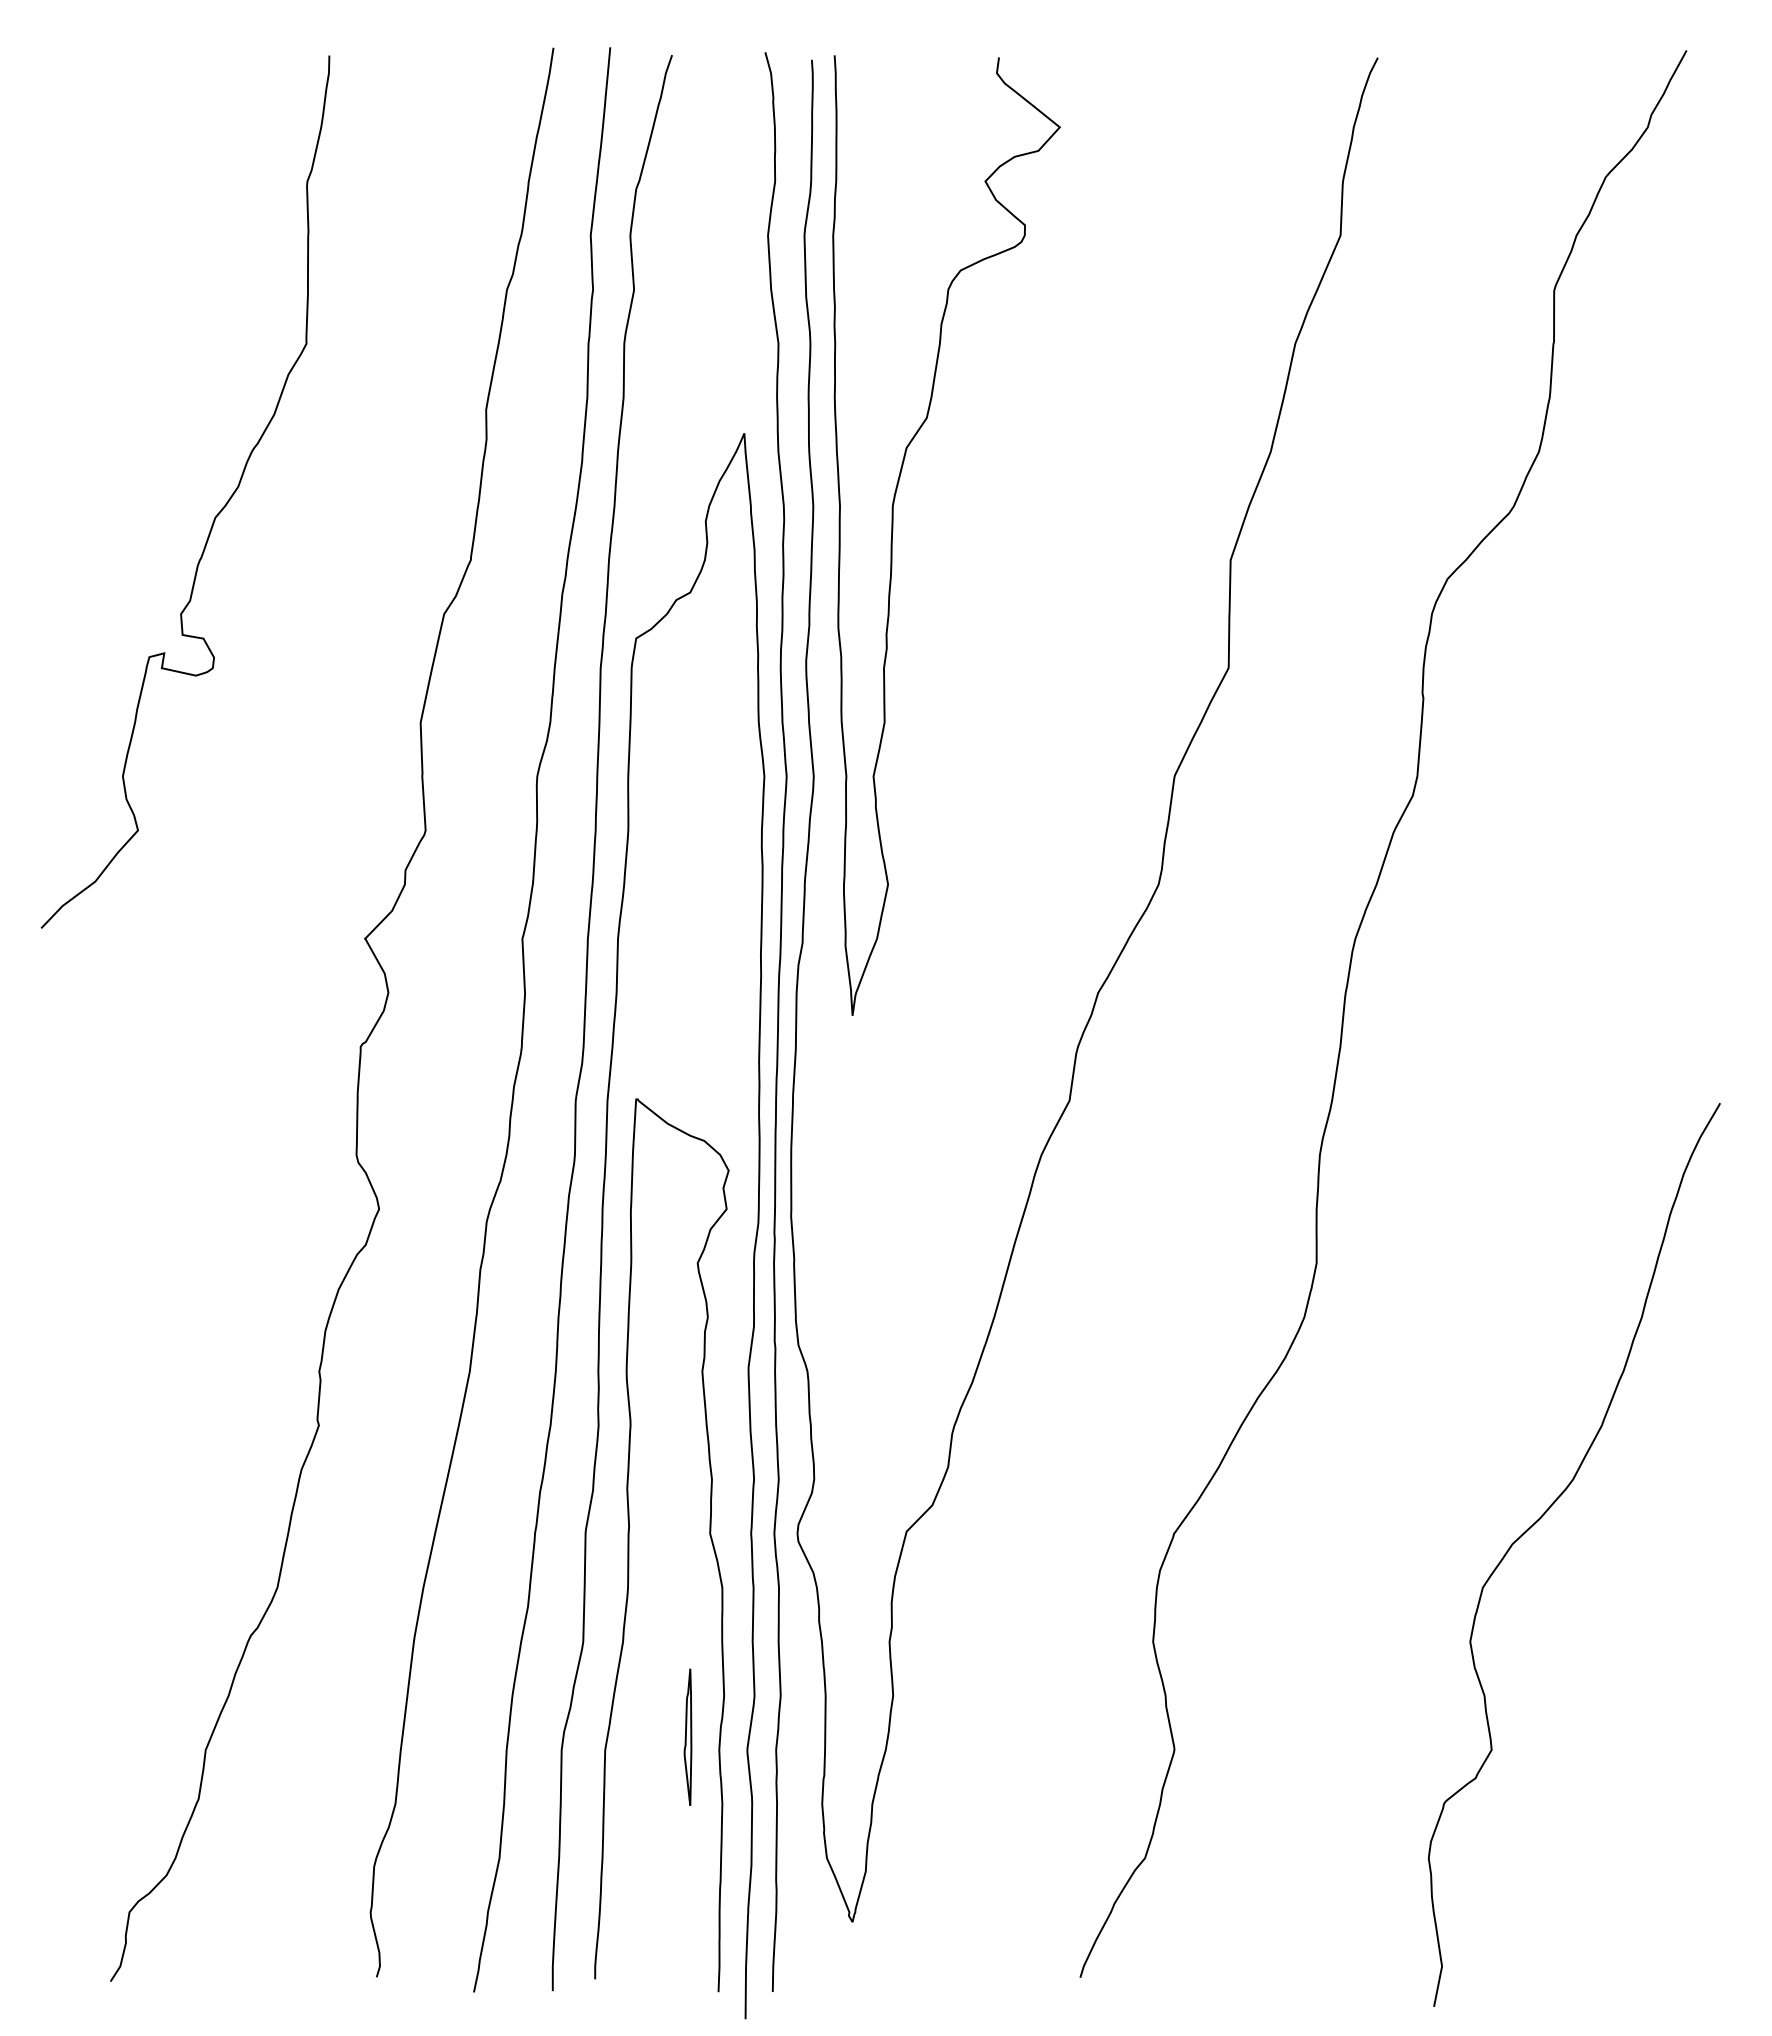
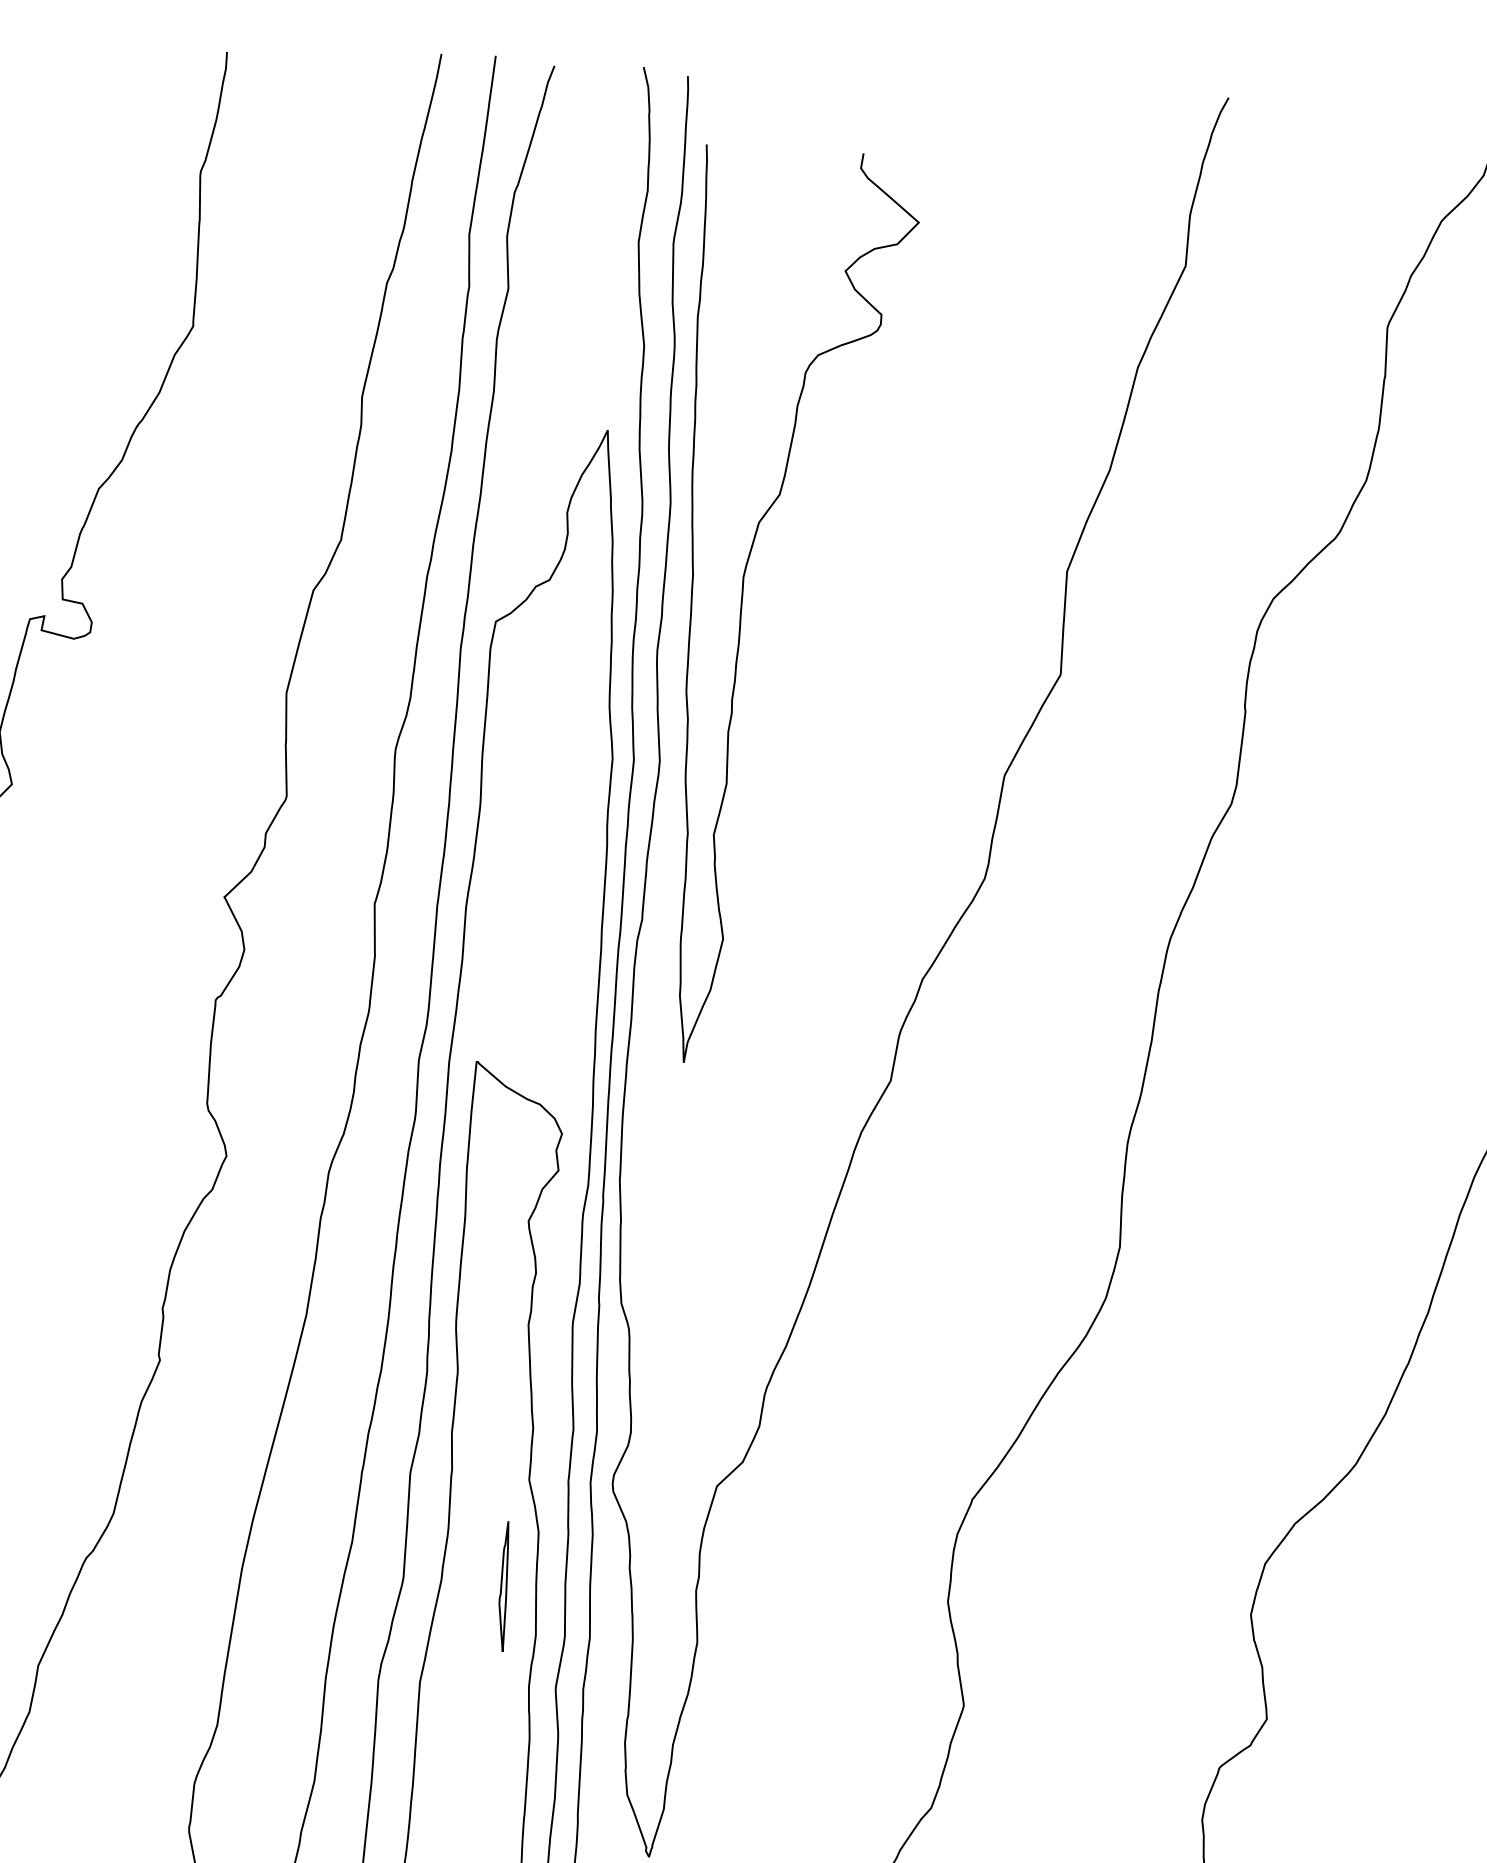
curve: (893, 531) -> (743, 601), moved
part: (687, 1736) -> (502, 1585), moved

